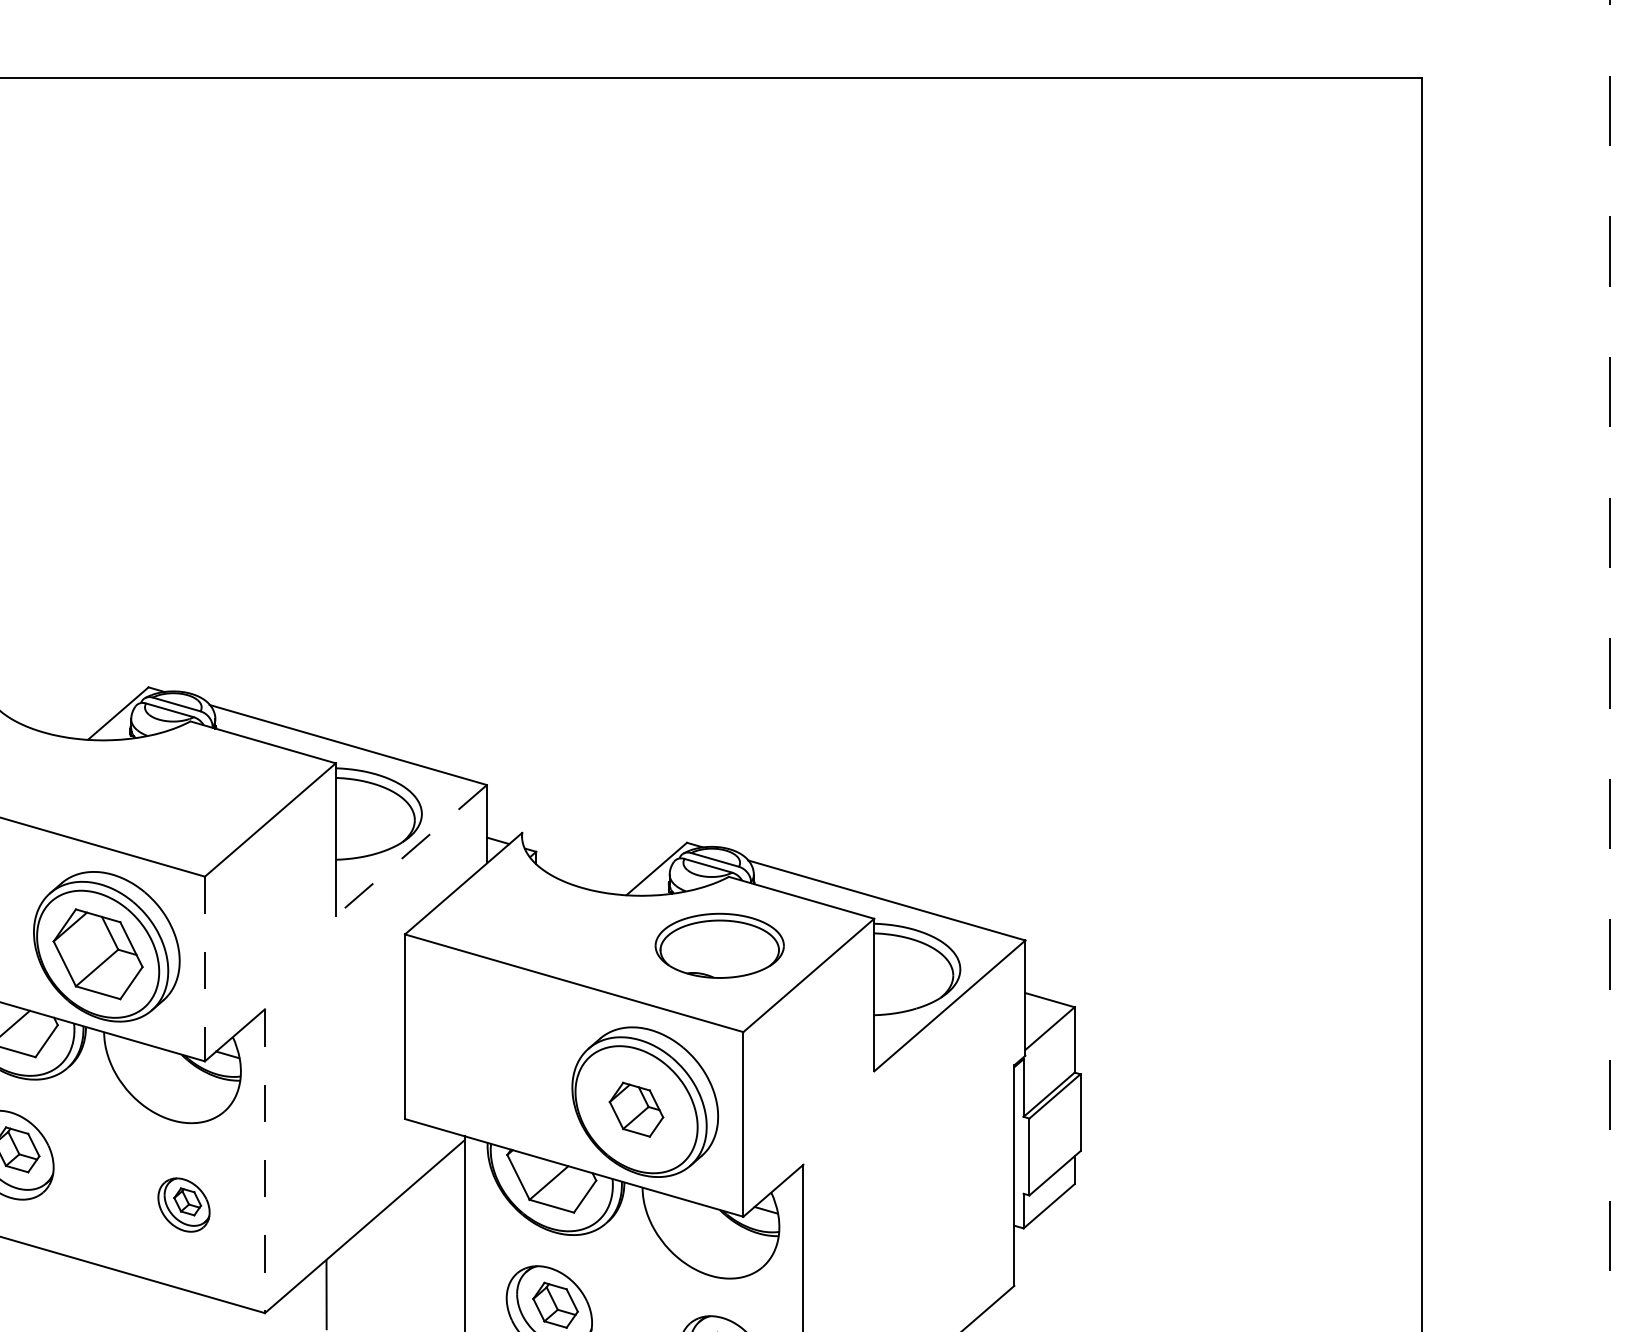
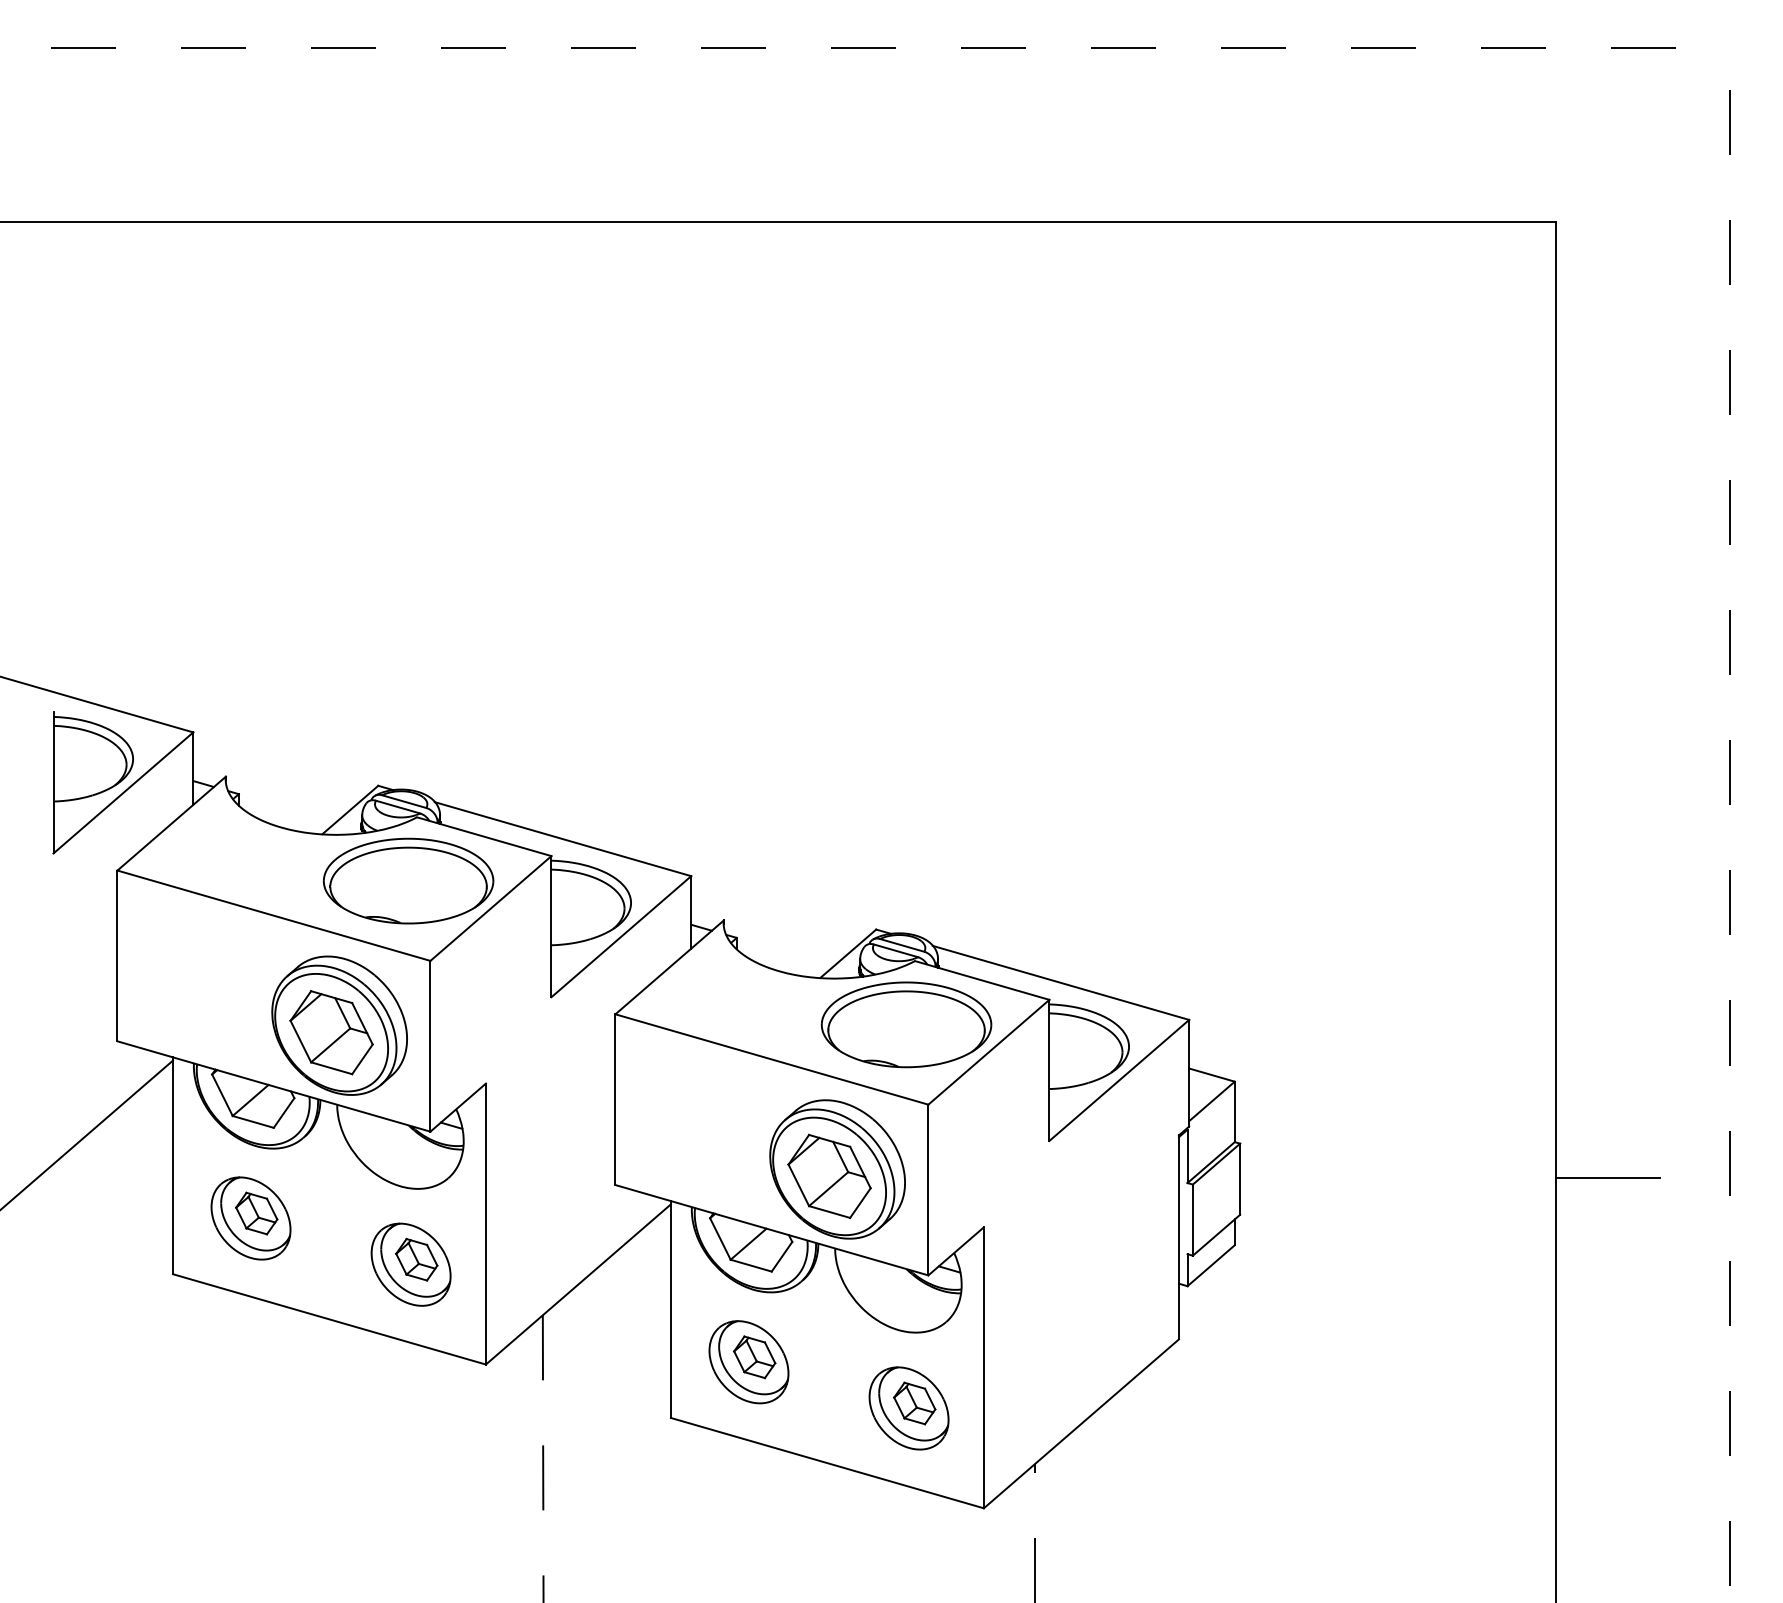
part: (181, 789) -> (408, 880), added
line: (410, 851) -> (620, 937), dashed -> solid
part: (719, 945) -> (906, 1024), size x1.43
line: (205, 969) -> (430, 1046), dashed -> solid
part: (636, 1109) -> (829, 1176), size x1.67
line: (1477, 1111) -> (1607, 1178), added
line: (264, 1161) -> (485, 1224), dashed -> solid
part: (183, 1204) -> (410, 1264), size x1.67

